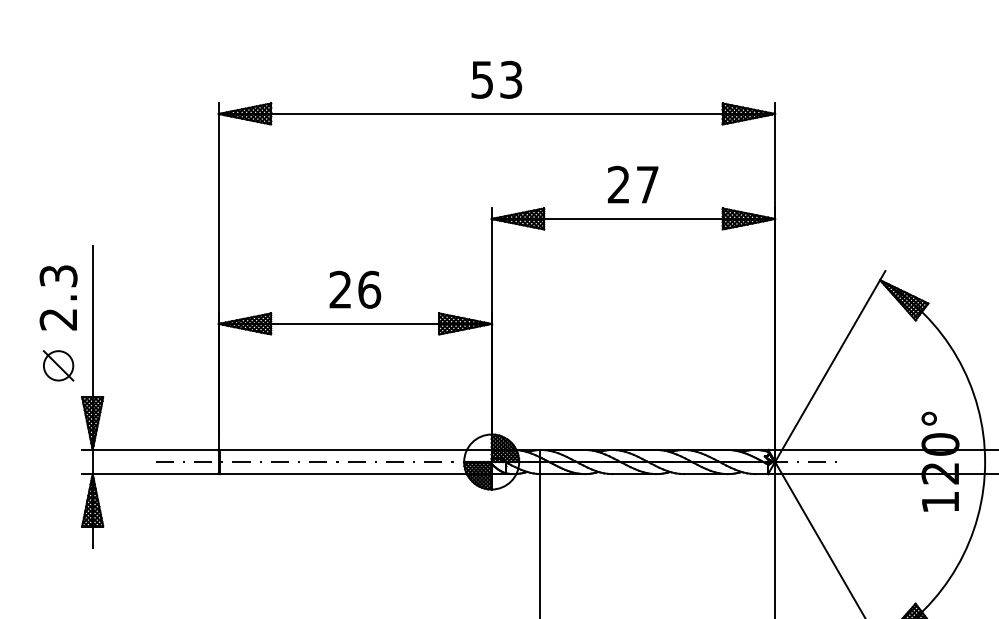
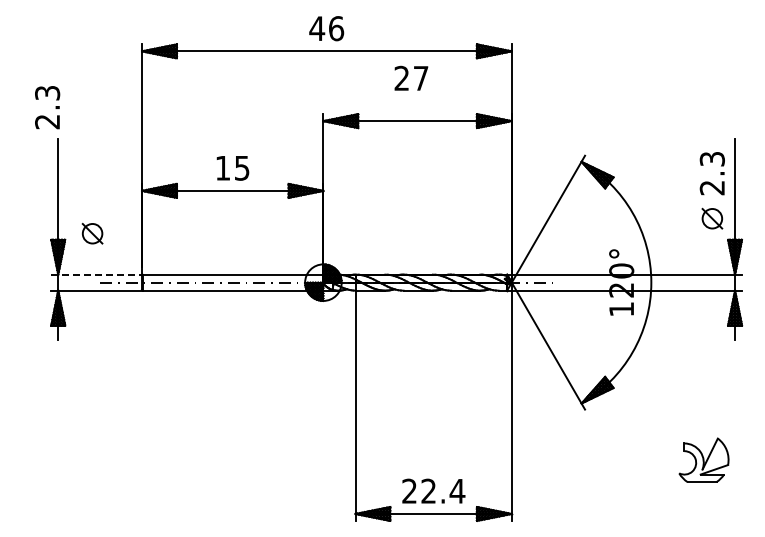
text: (496, 79) -> (326, 28), 53 -> 46
text: (633, 183) -> (411, 77), moved
text: (354, 288) -> (232, 167), 26 -> 15
text: (58, 297) -> (47, 107), moved
part: (58, 365) -> (92, 233), moved
line: (151, 449) -> (97, 274), solid -> dashed

